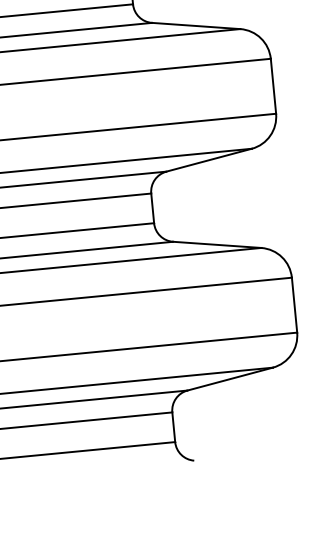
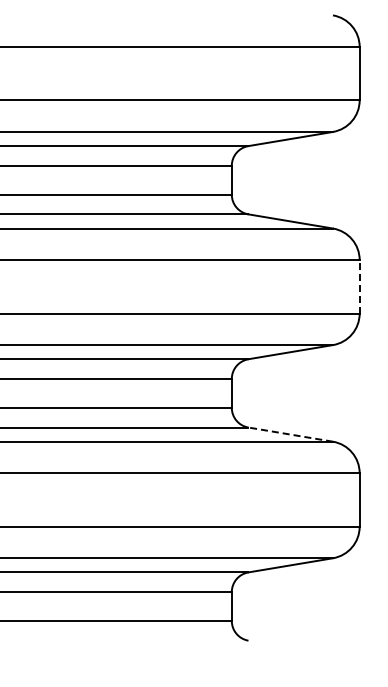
line: (273, 85) -> (359, 286), solid -> dashed
line: (217, 244) -> (290, 434), solid -> dashed

